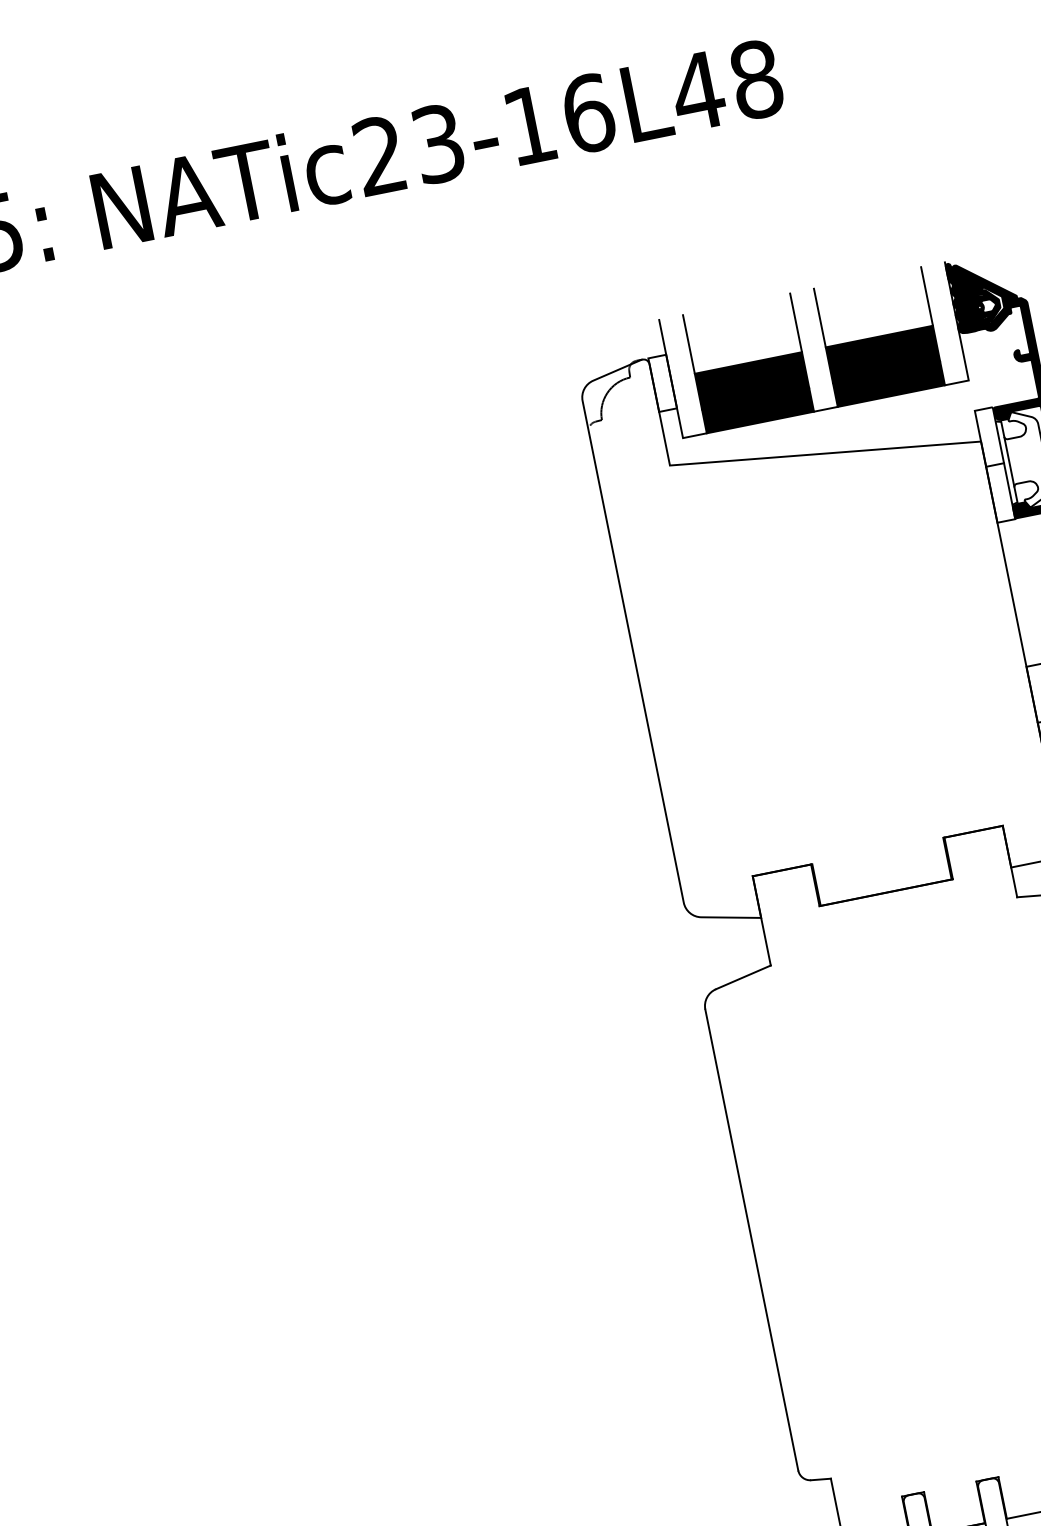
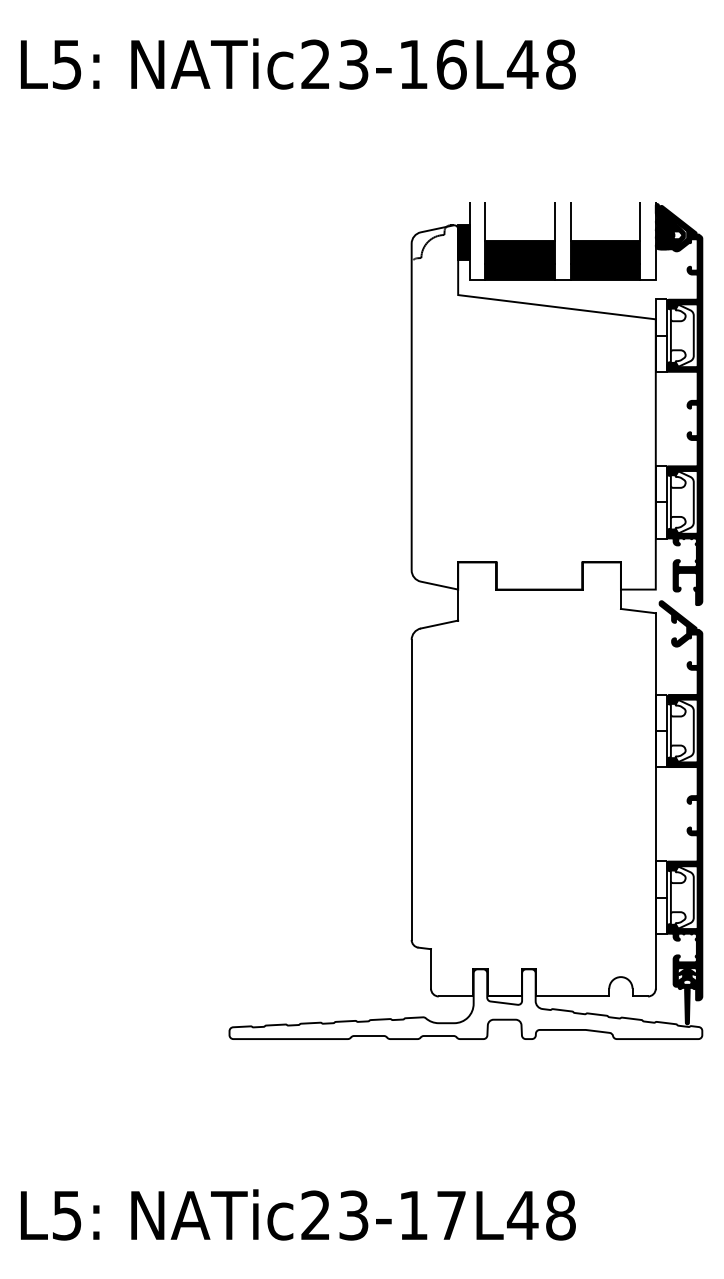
fill: (661, 383) -> (463, 242), added

